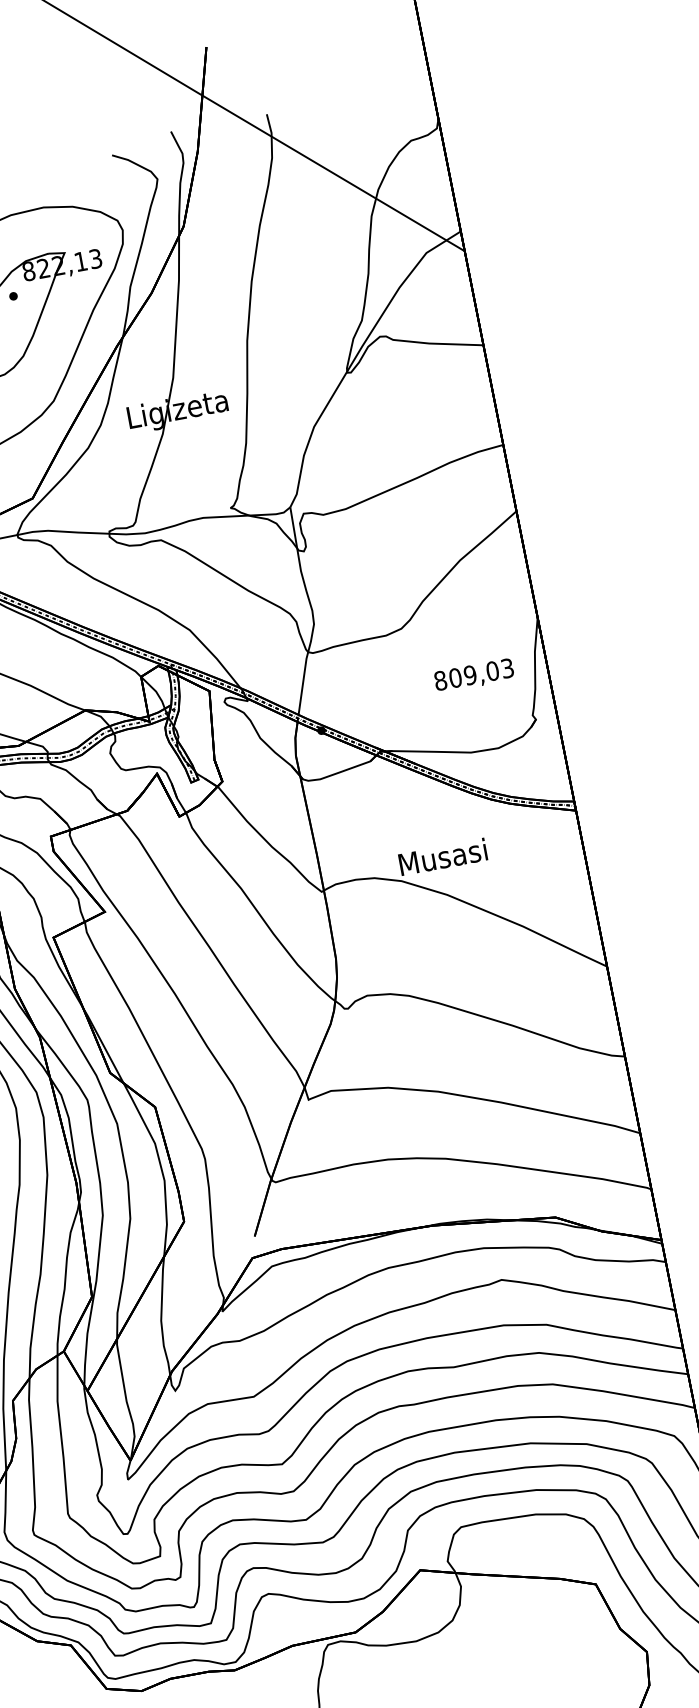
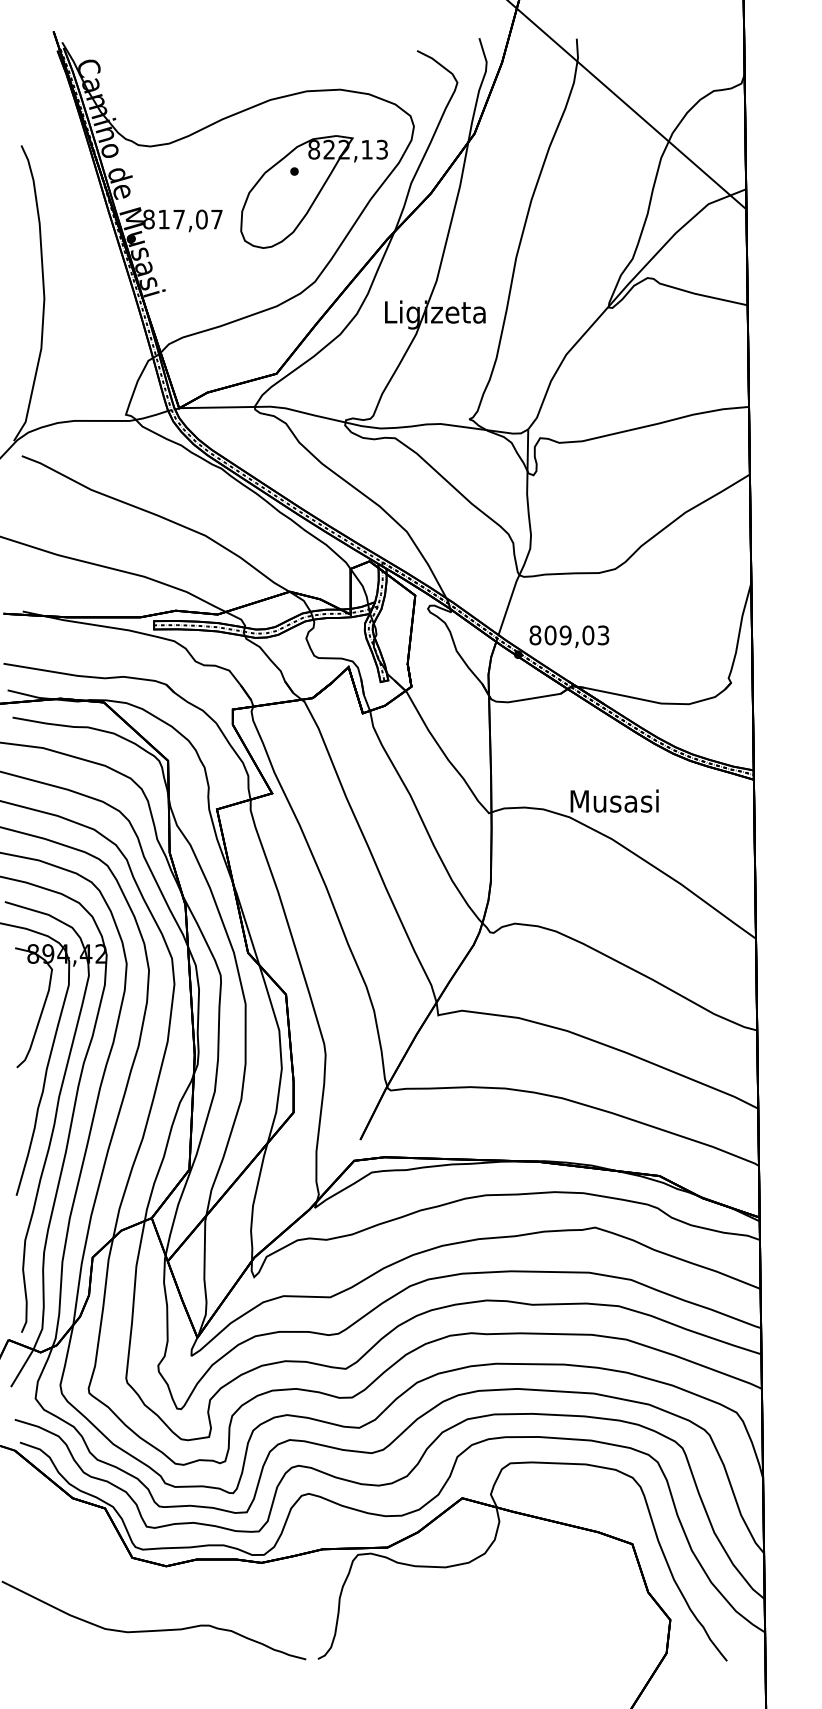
text: (474, 675) -> (569, 636), moved

